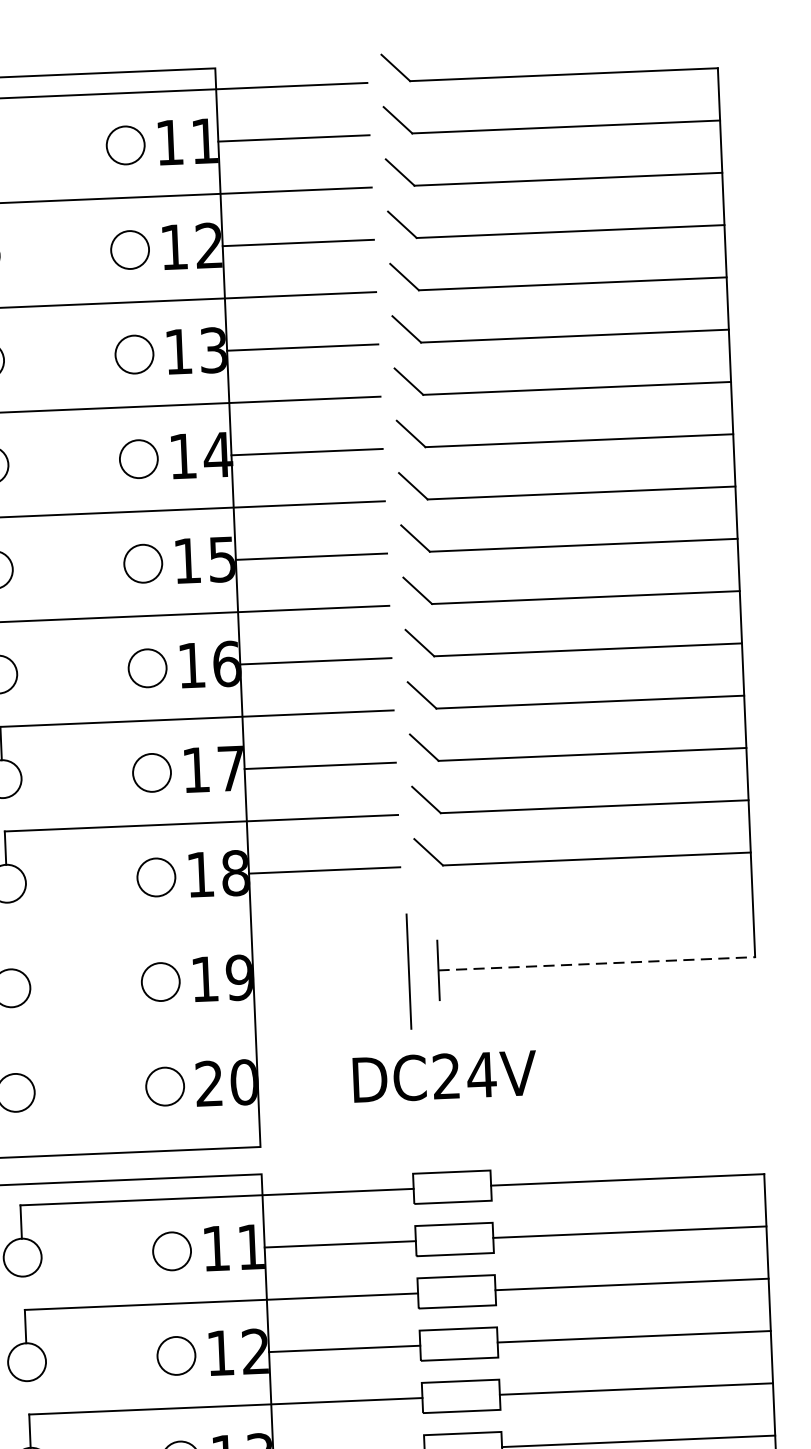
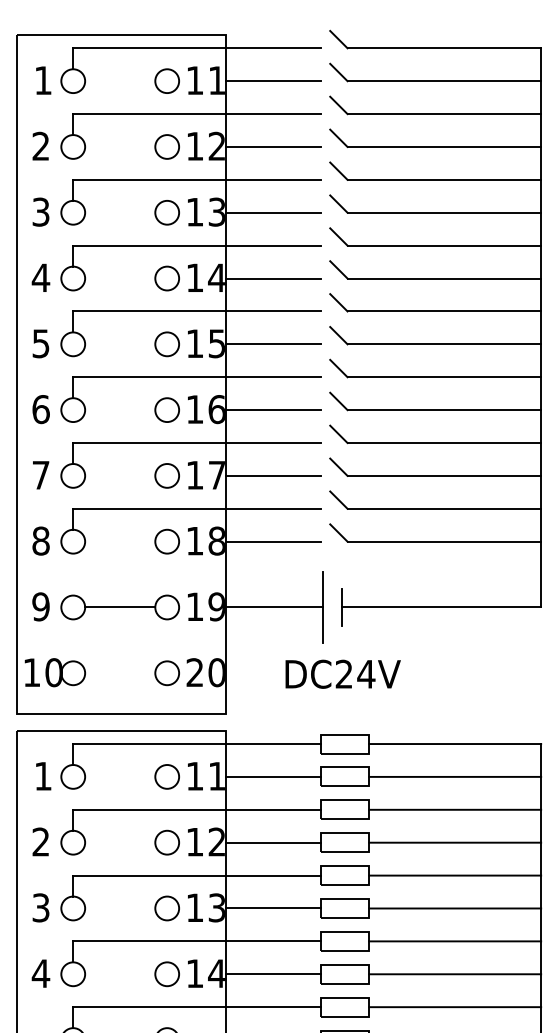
line: (596, 963) -> (441, 607), dashed -> solid
line: (331, 974) -> (274, 607), added
line: (86, 985) -> (120, 607), added

